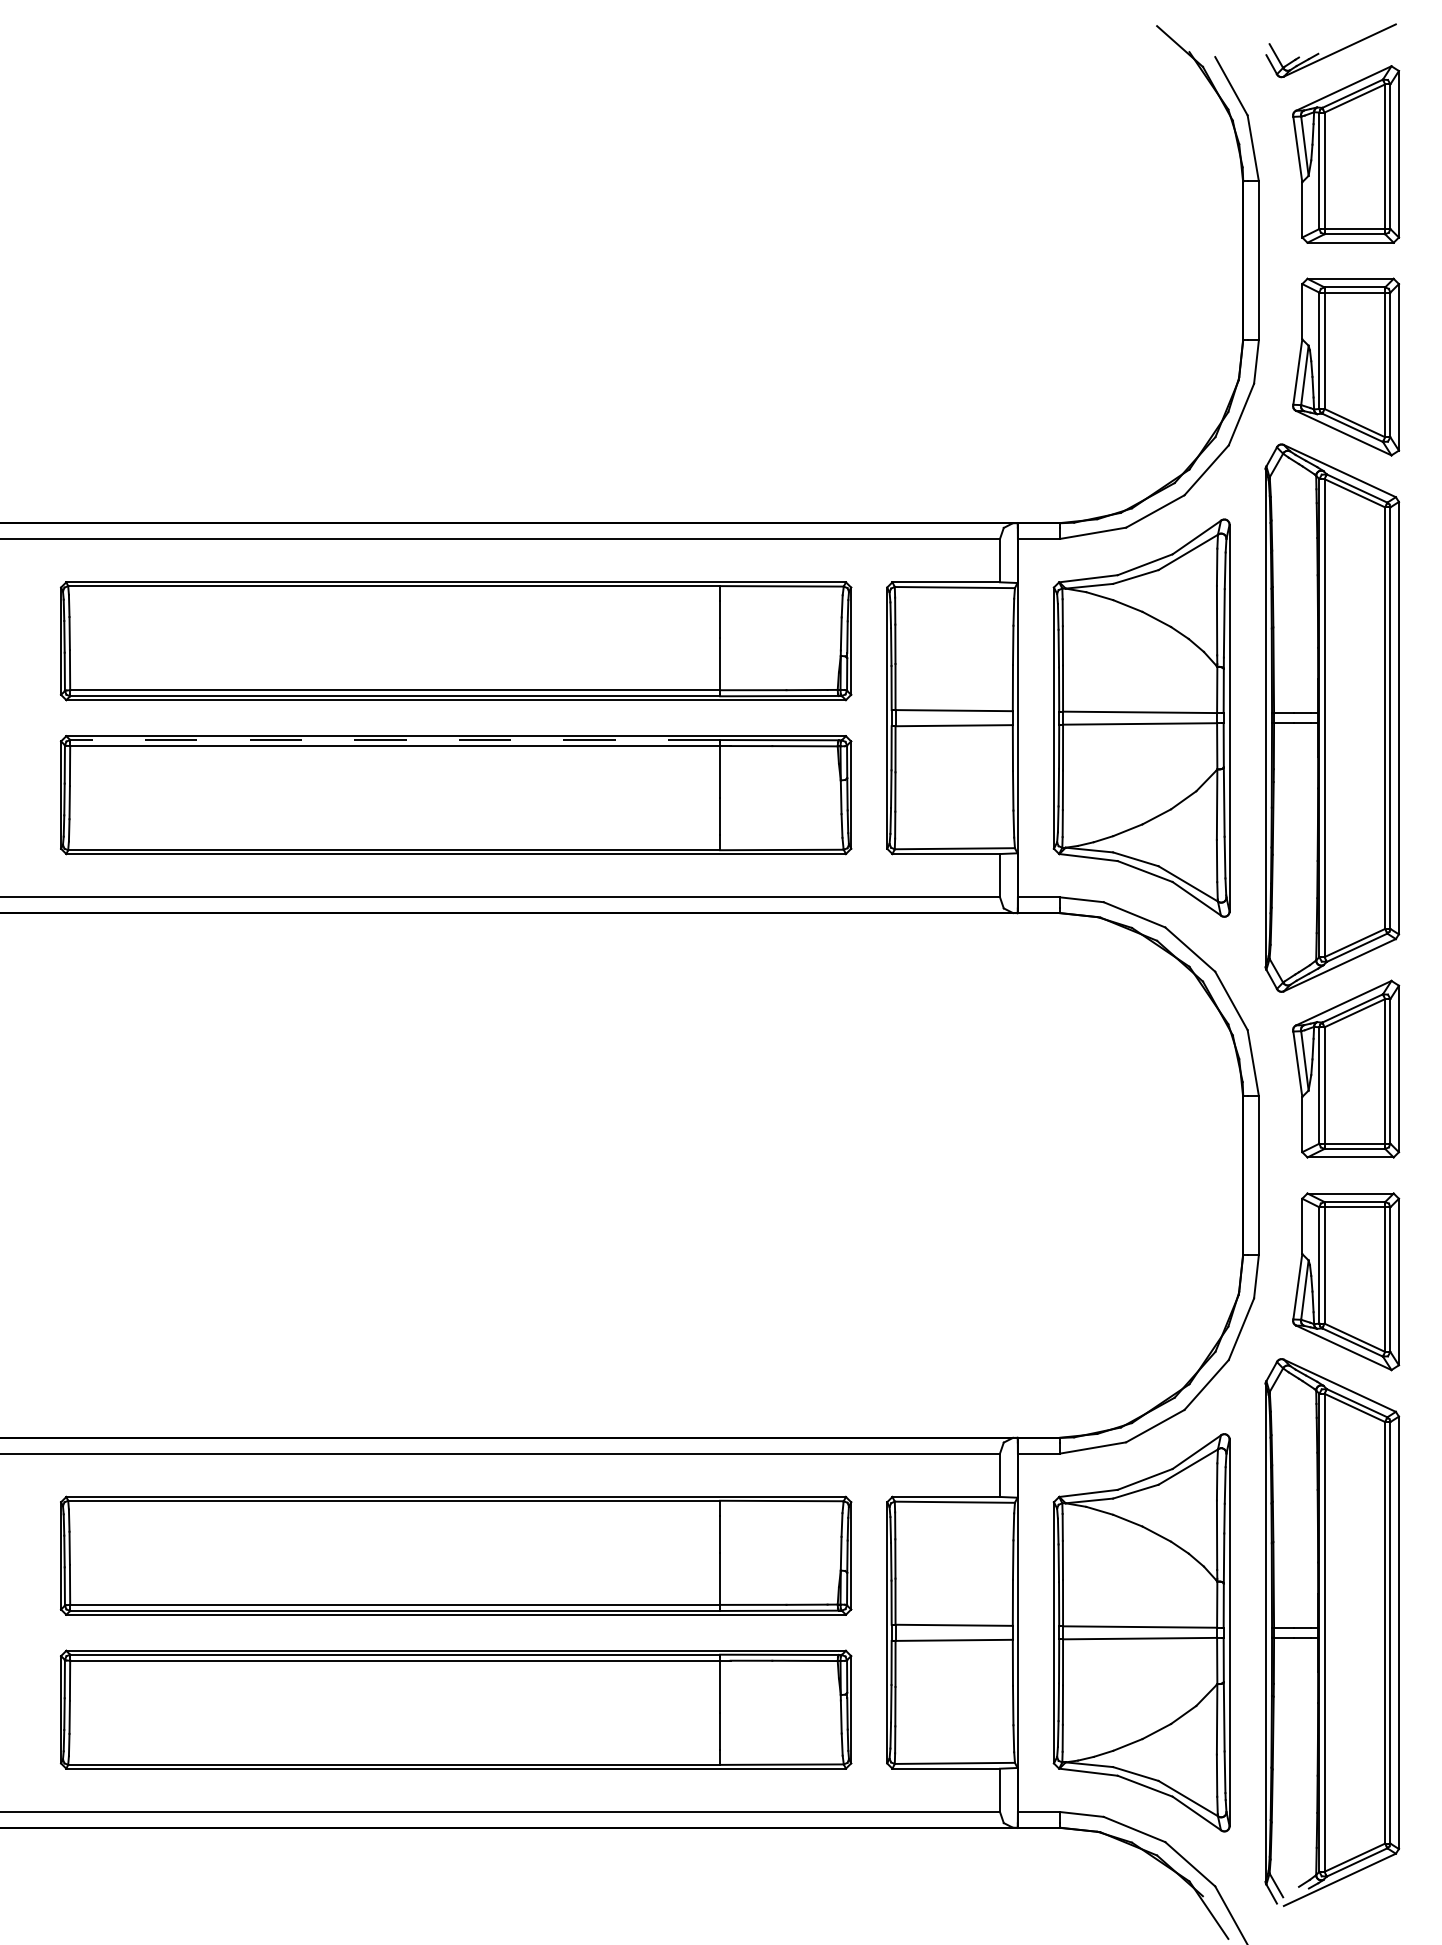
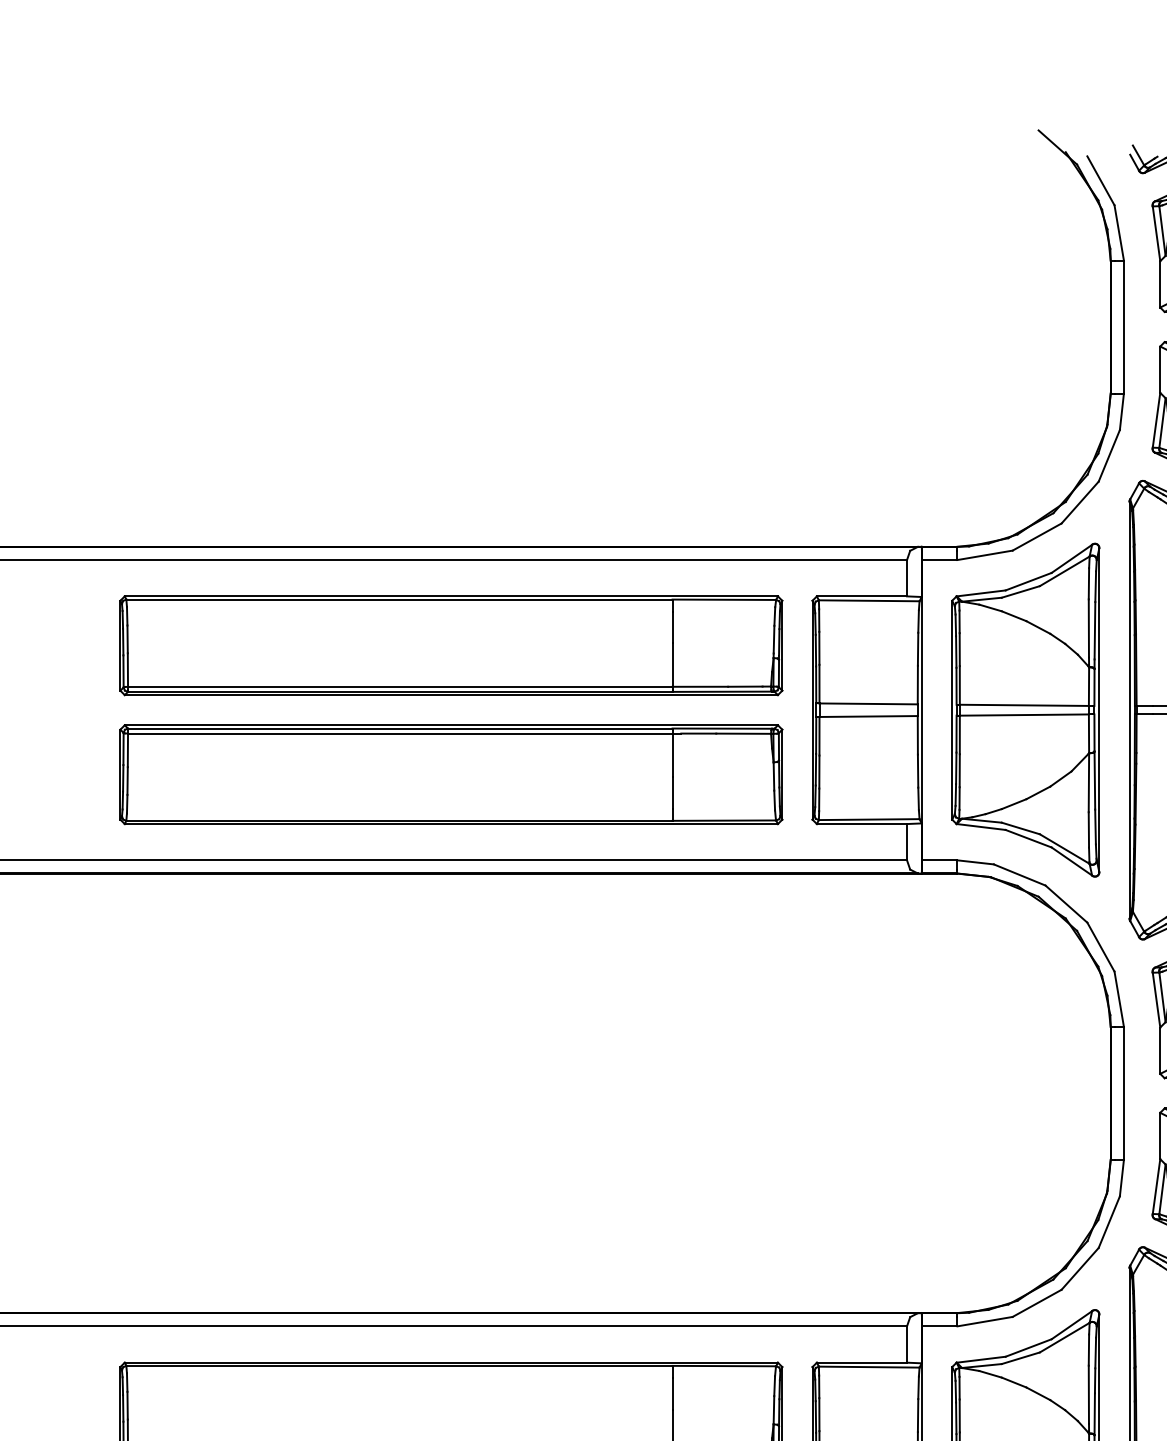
line: (395, 740) -> (400, 728), dashed -> solid

